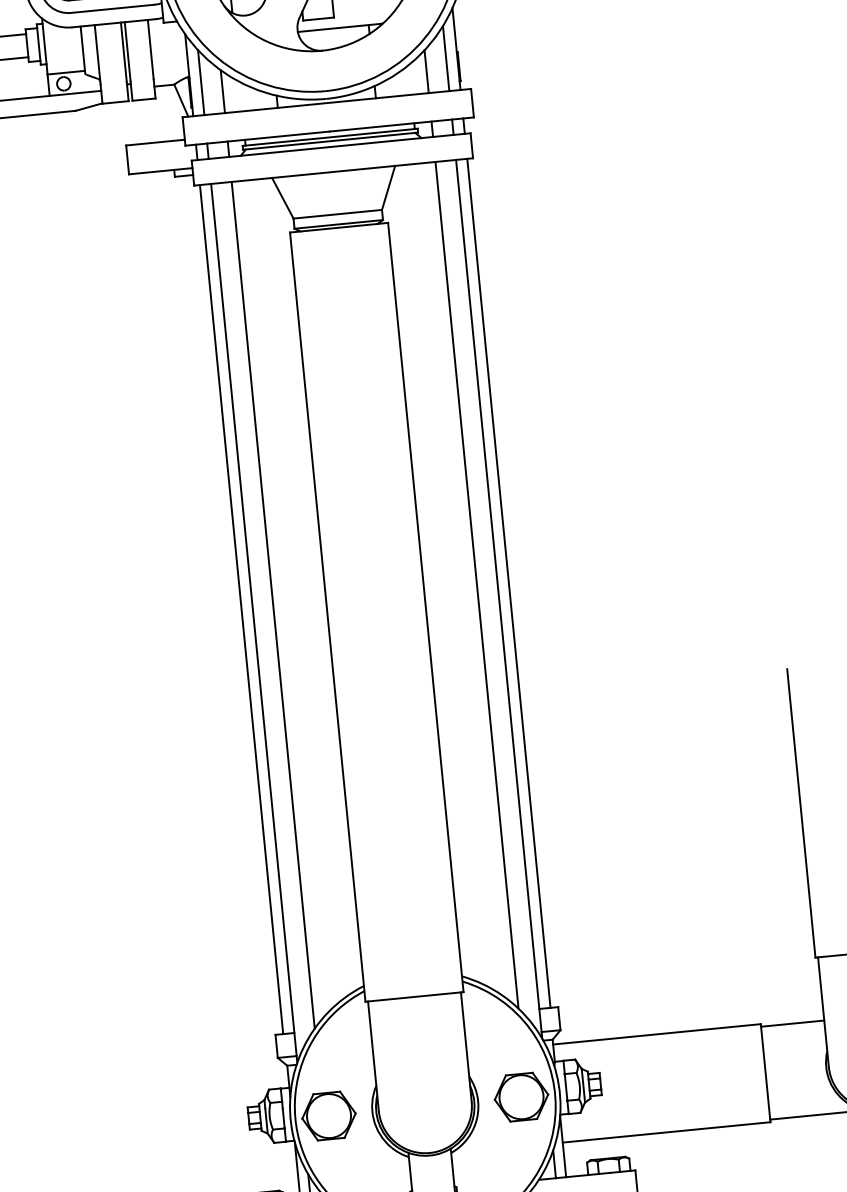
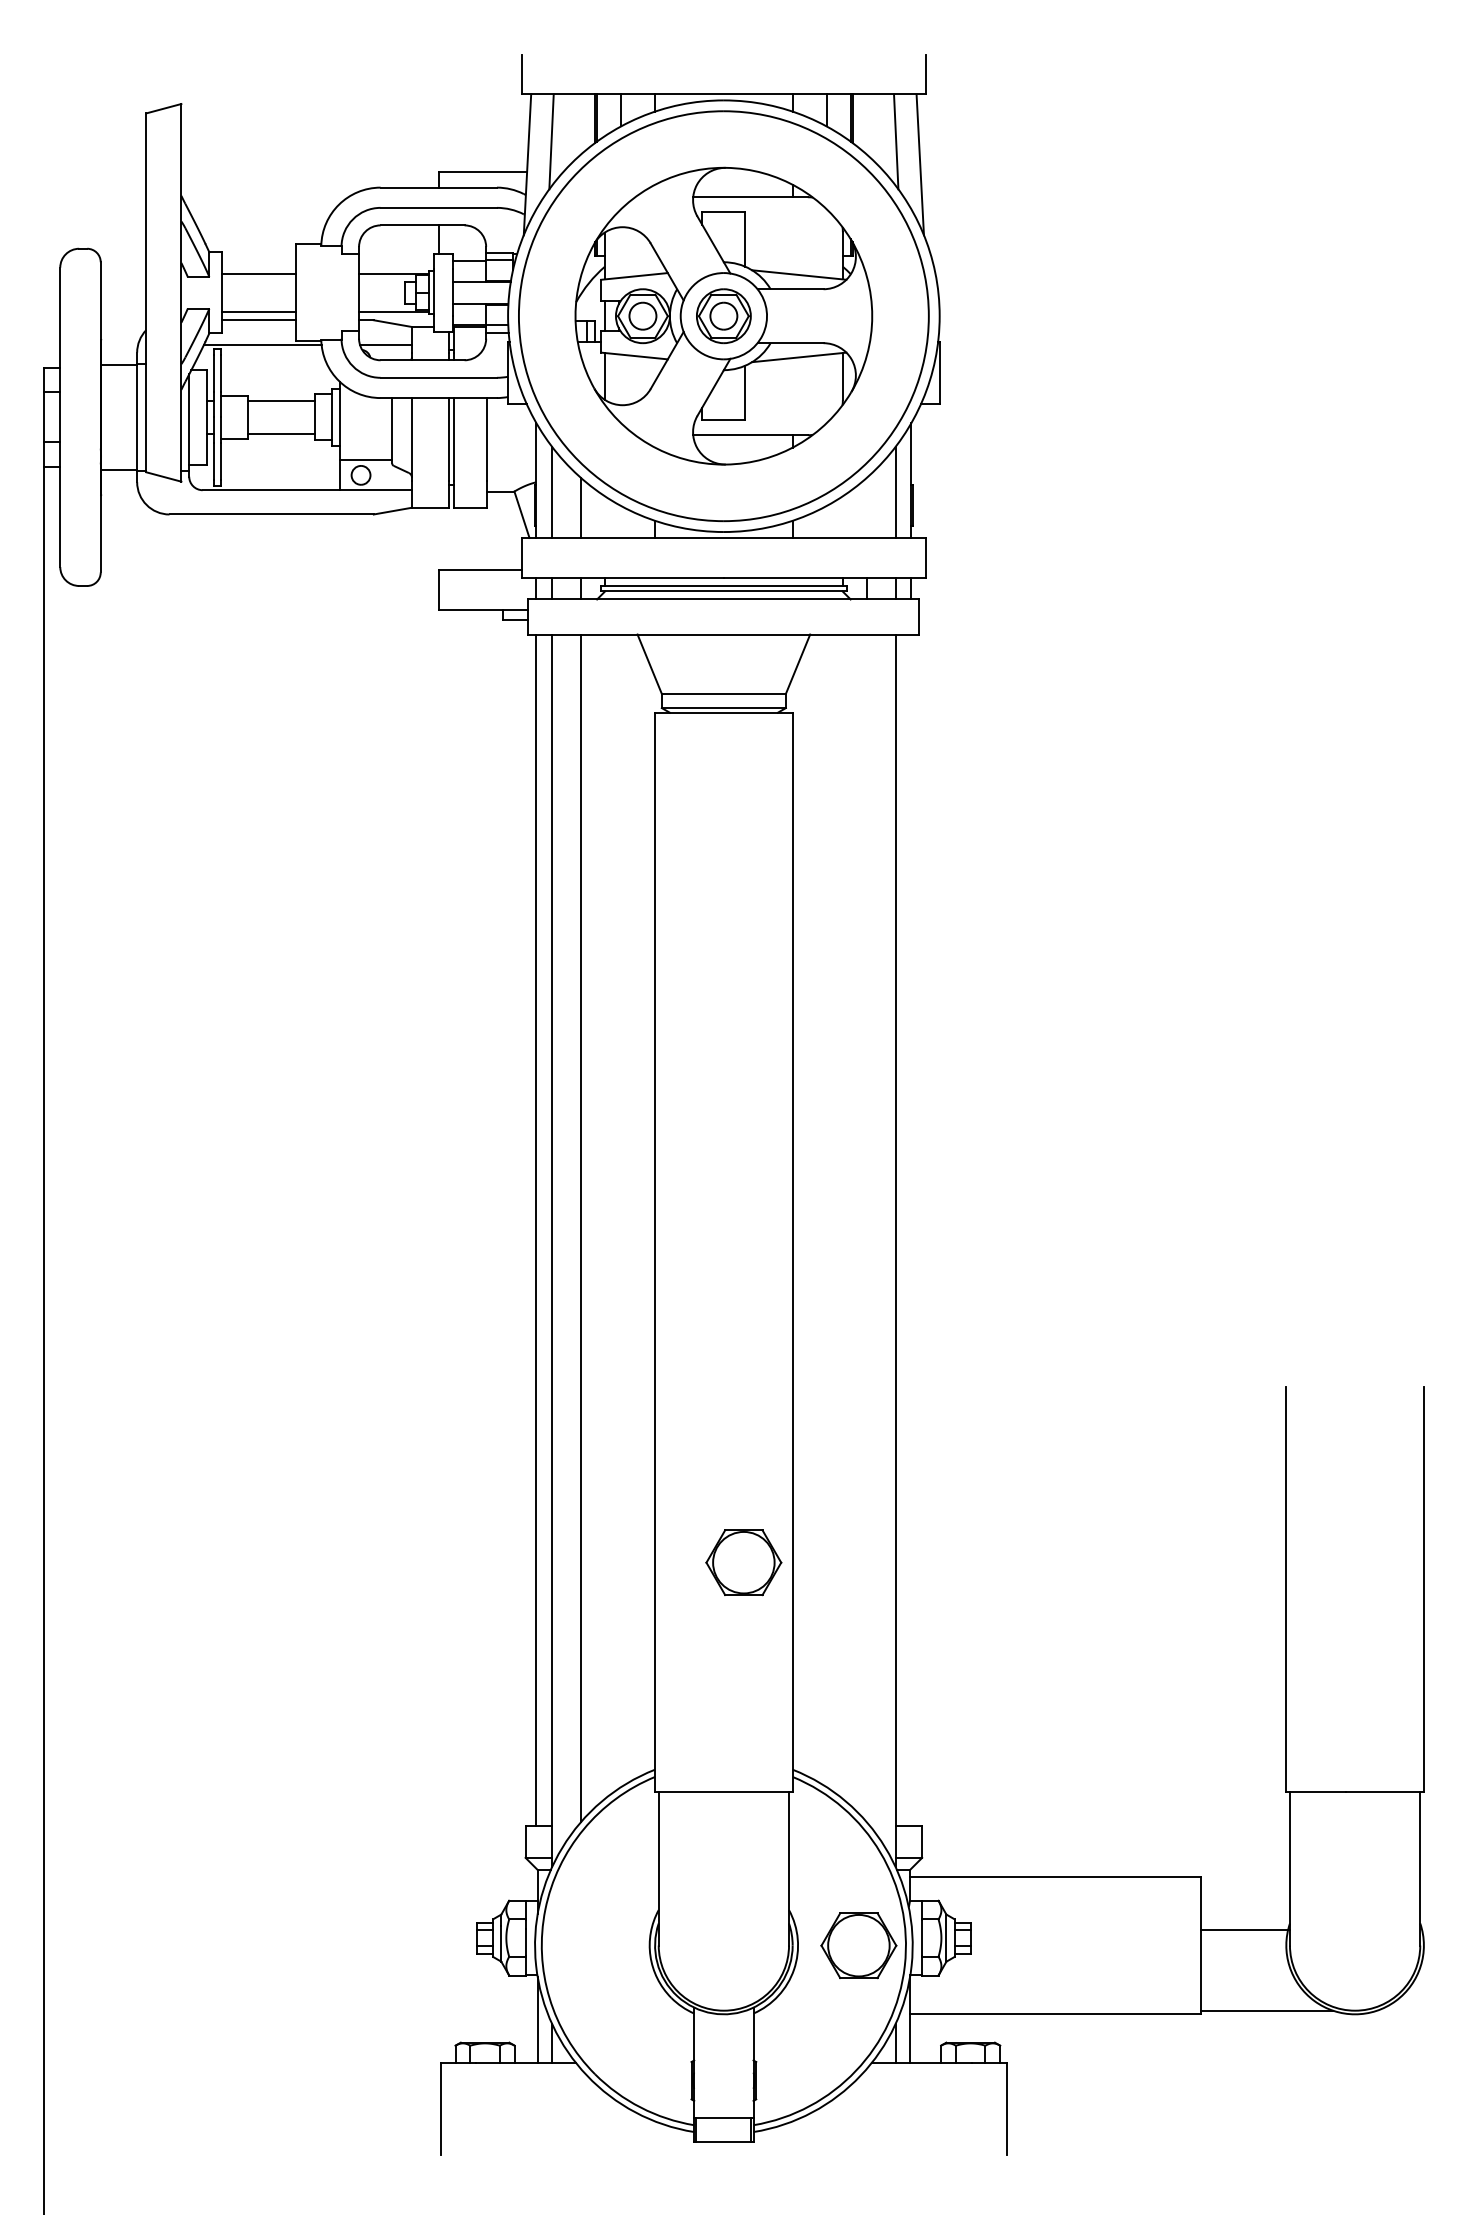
line: (426, 71) -> (866, 507), removed
line: (508, 582) -> (911, 1229), removed
line: (476, 585) -> (866, 1228), removed
line: (792, 1023) -> (1245, 1930), moved
part: (328, 1115) -> (743, 1562), moved

